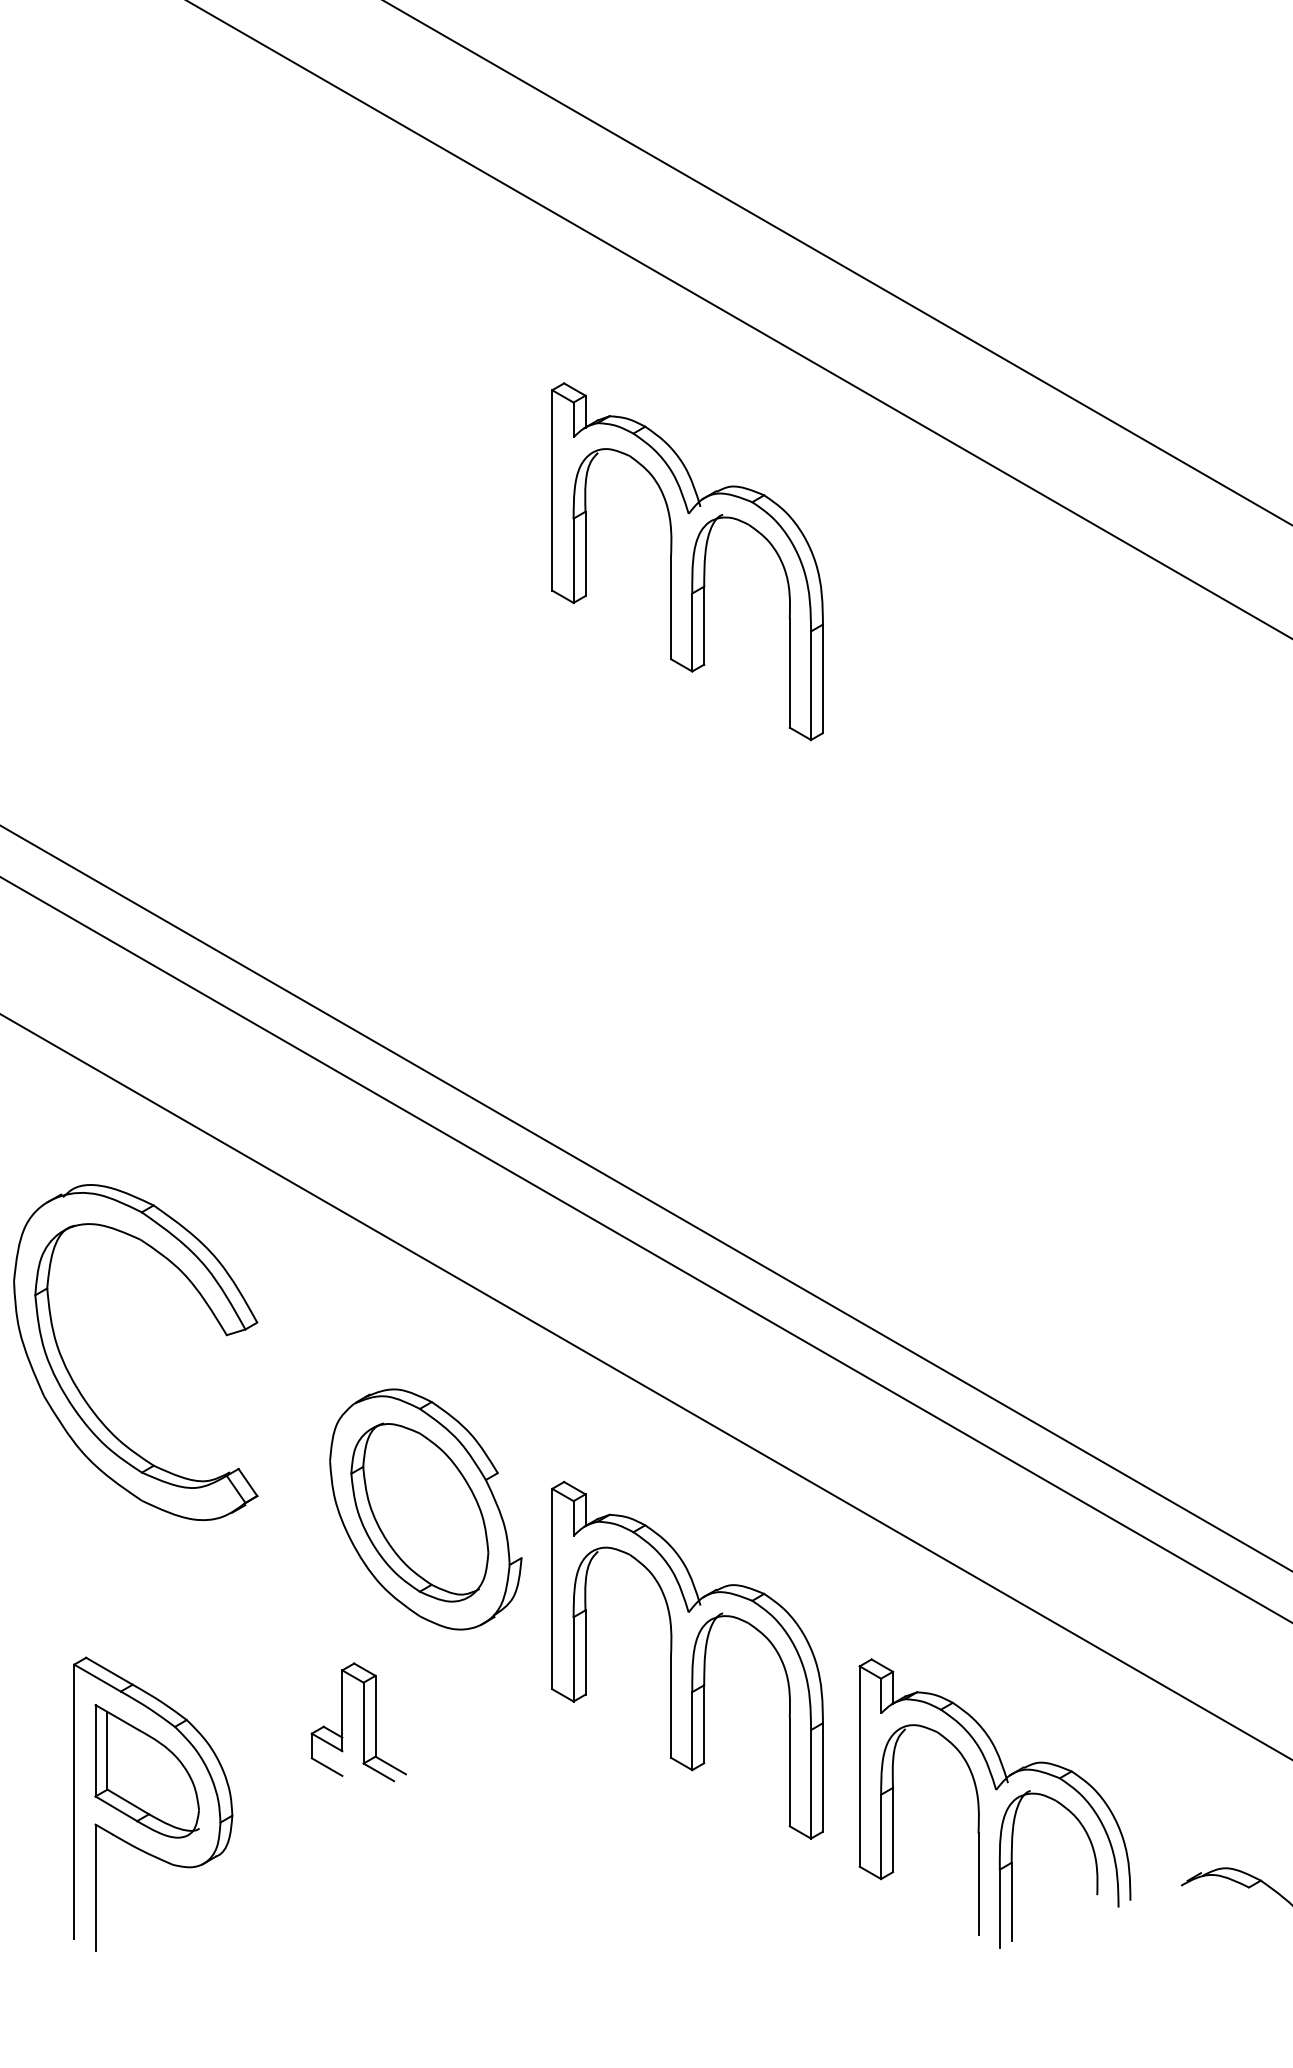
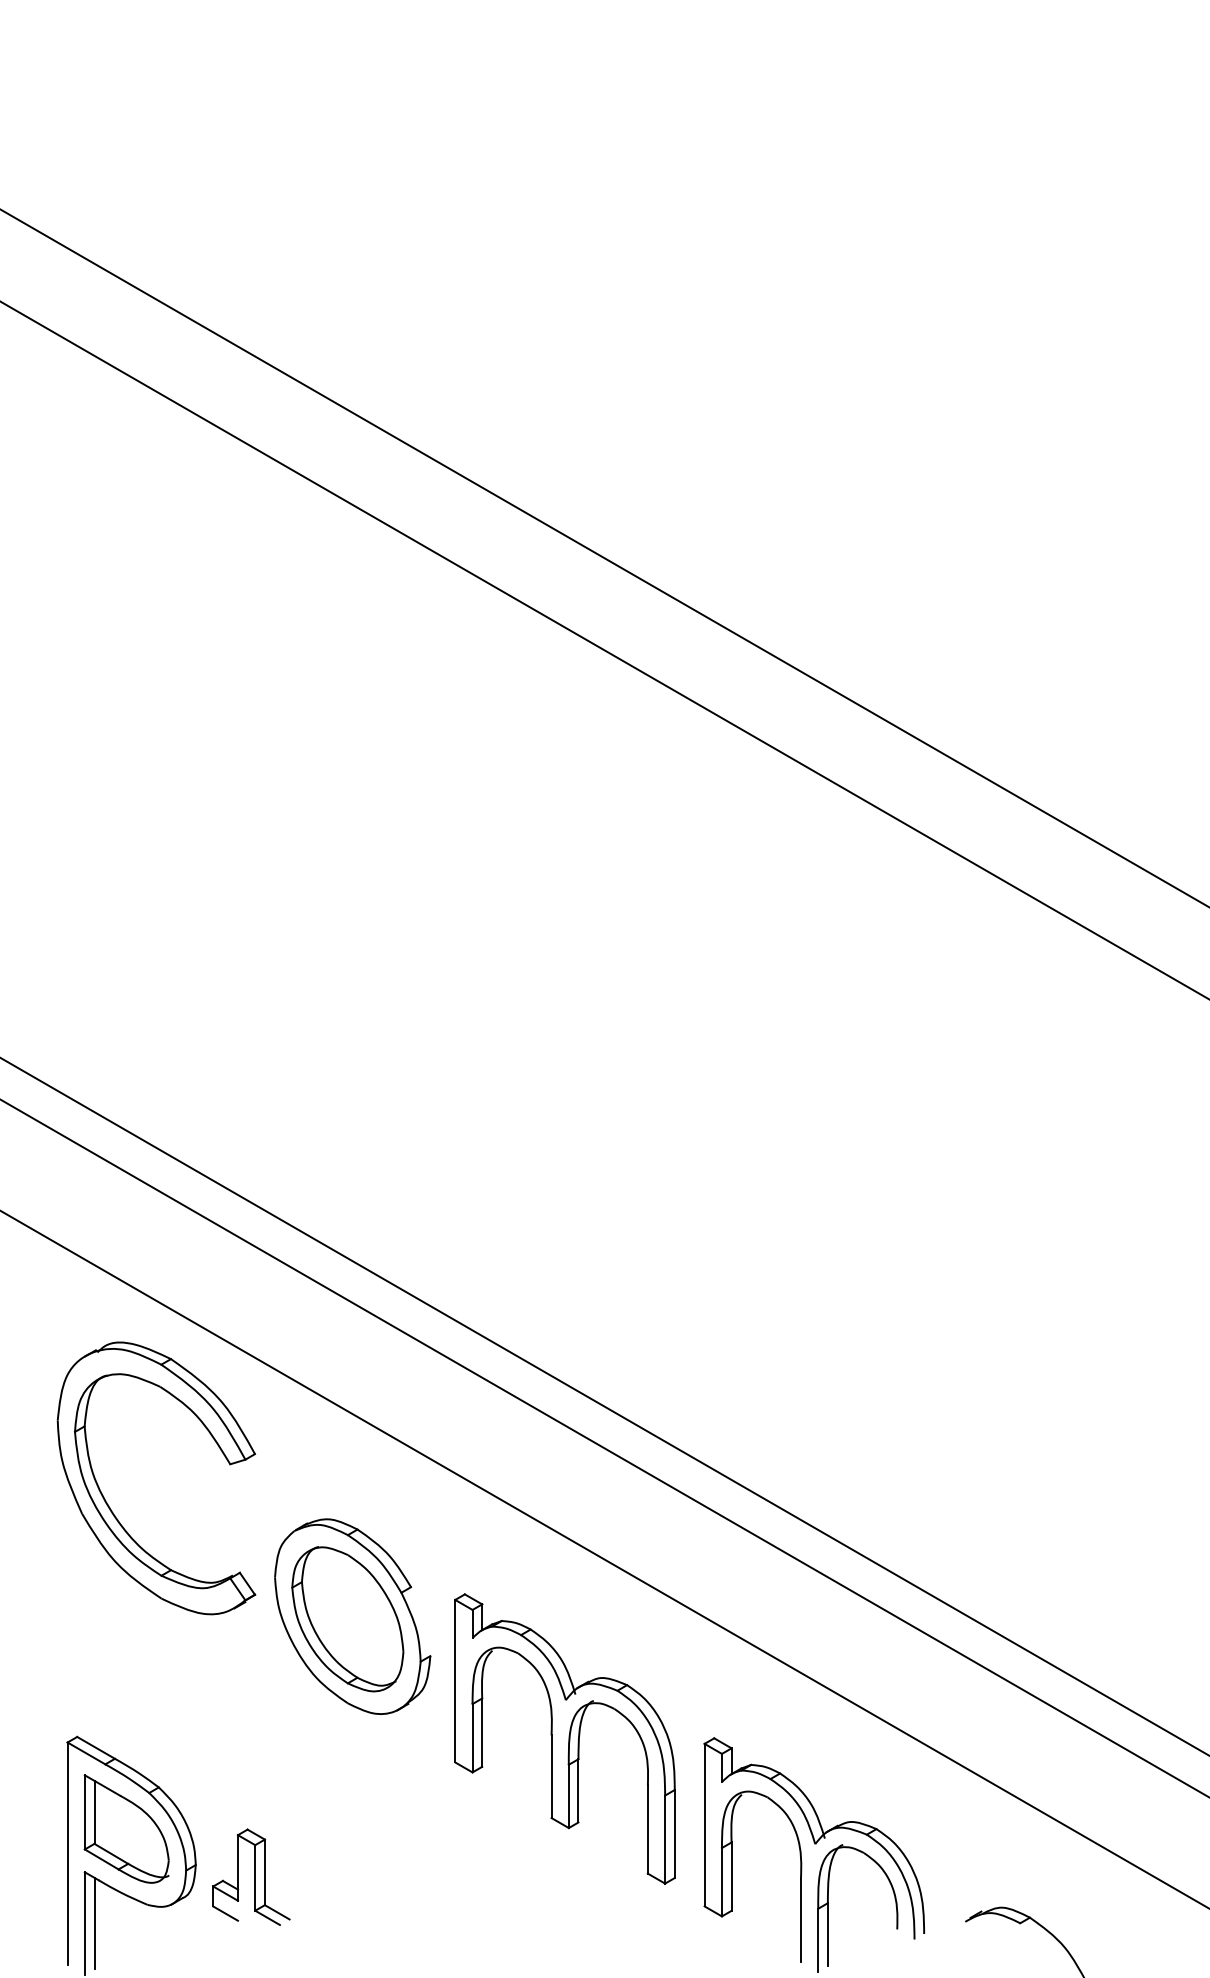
part: (686, 561) -> (564, 847), removed
part: (79, 1388) -> (110, 1507), moved
part: (359, 1721) -> (251, 1876), moved
line: (107, 1887) -> (94, 1923), added

